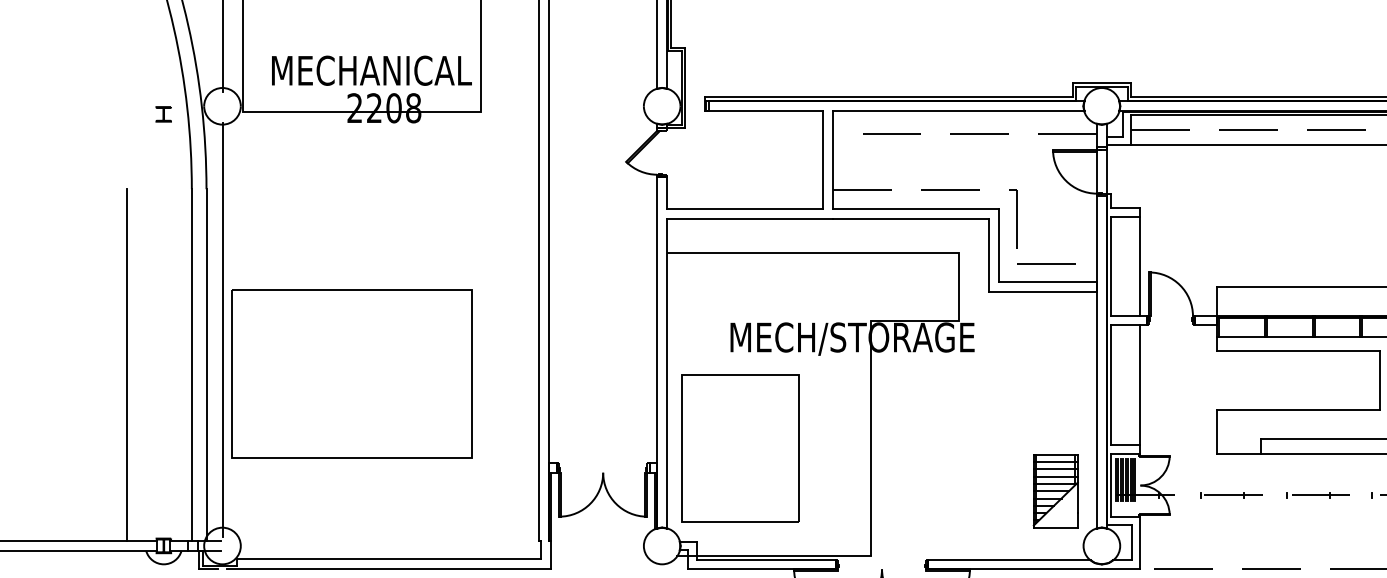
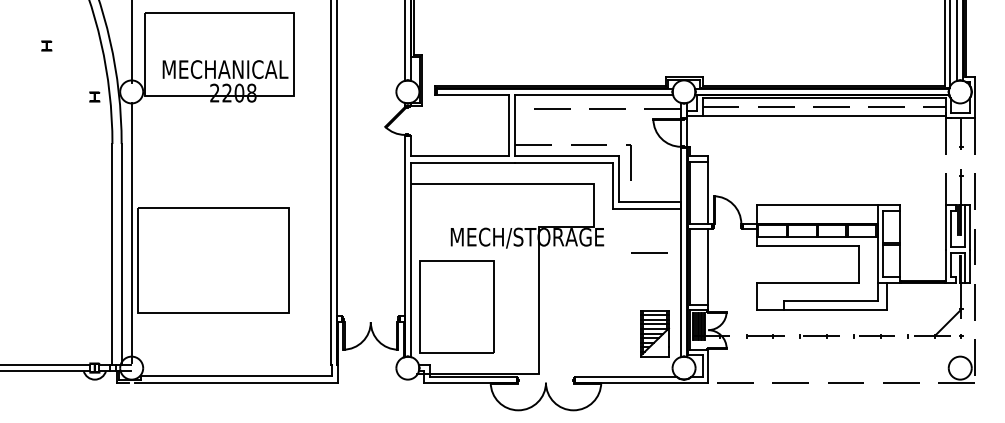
part: (86, 32) -> (46, 45), added
line: (1046, 263) -> (649, 252), moved
line: (126, 365) -> (71, 254), removed

